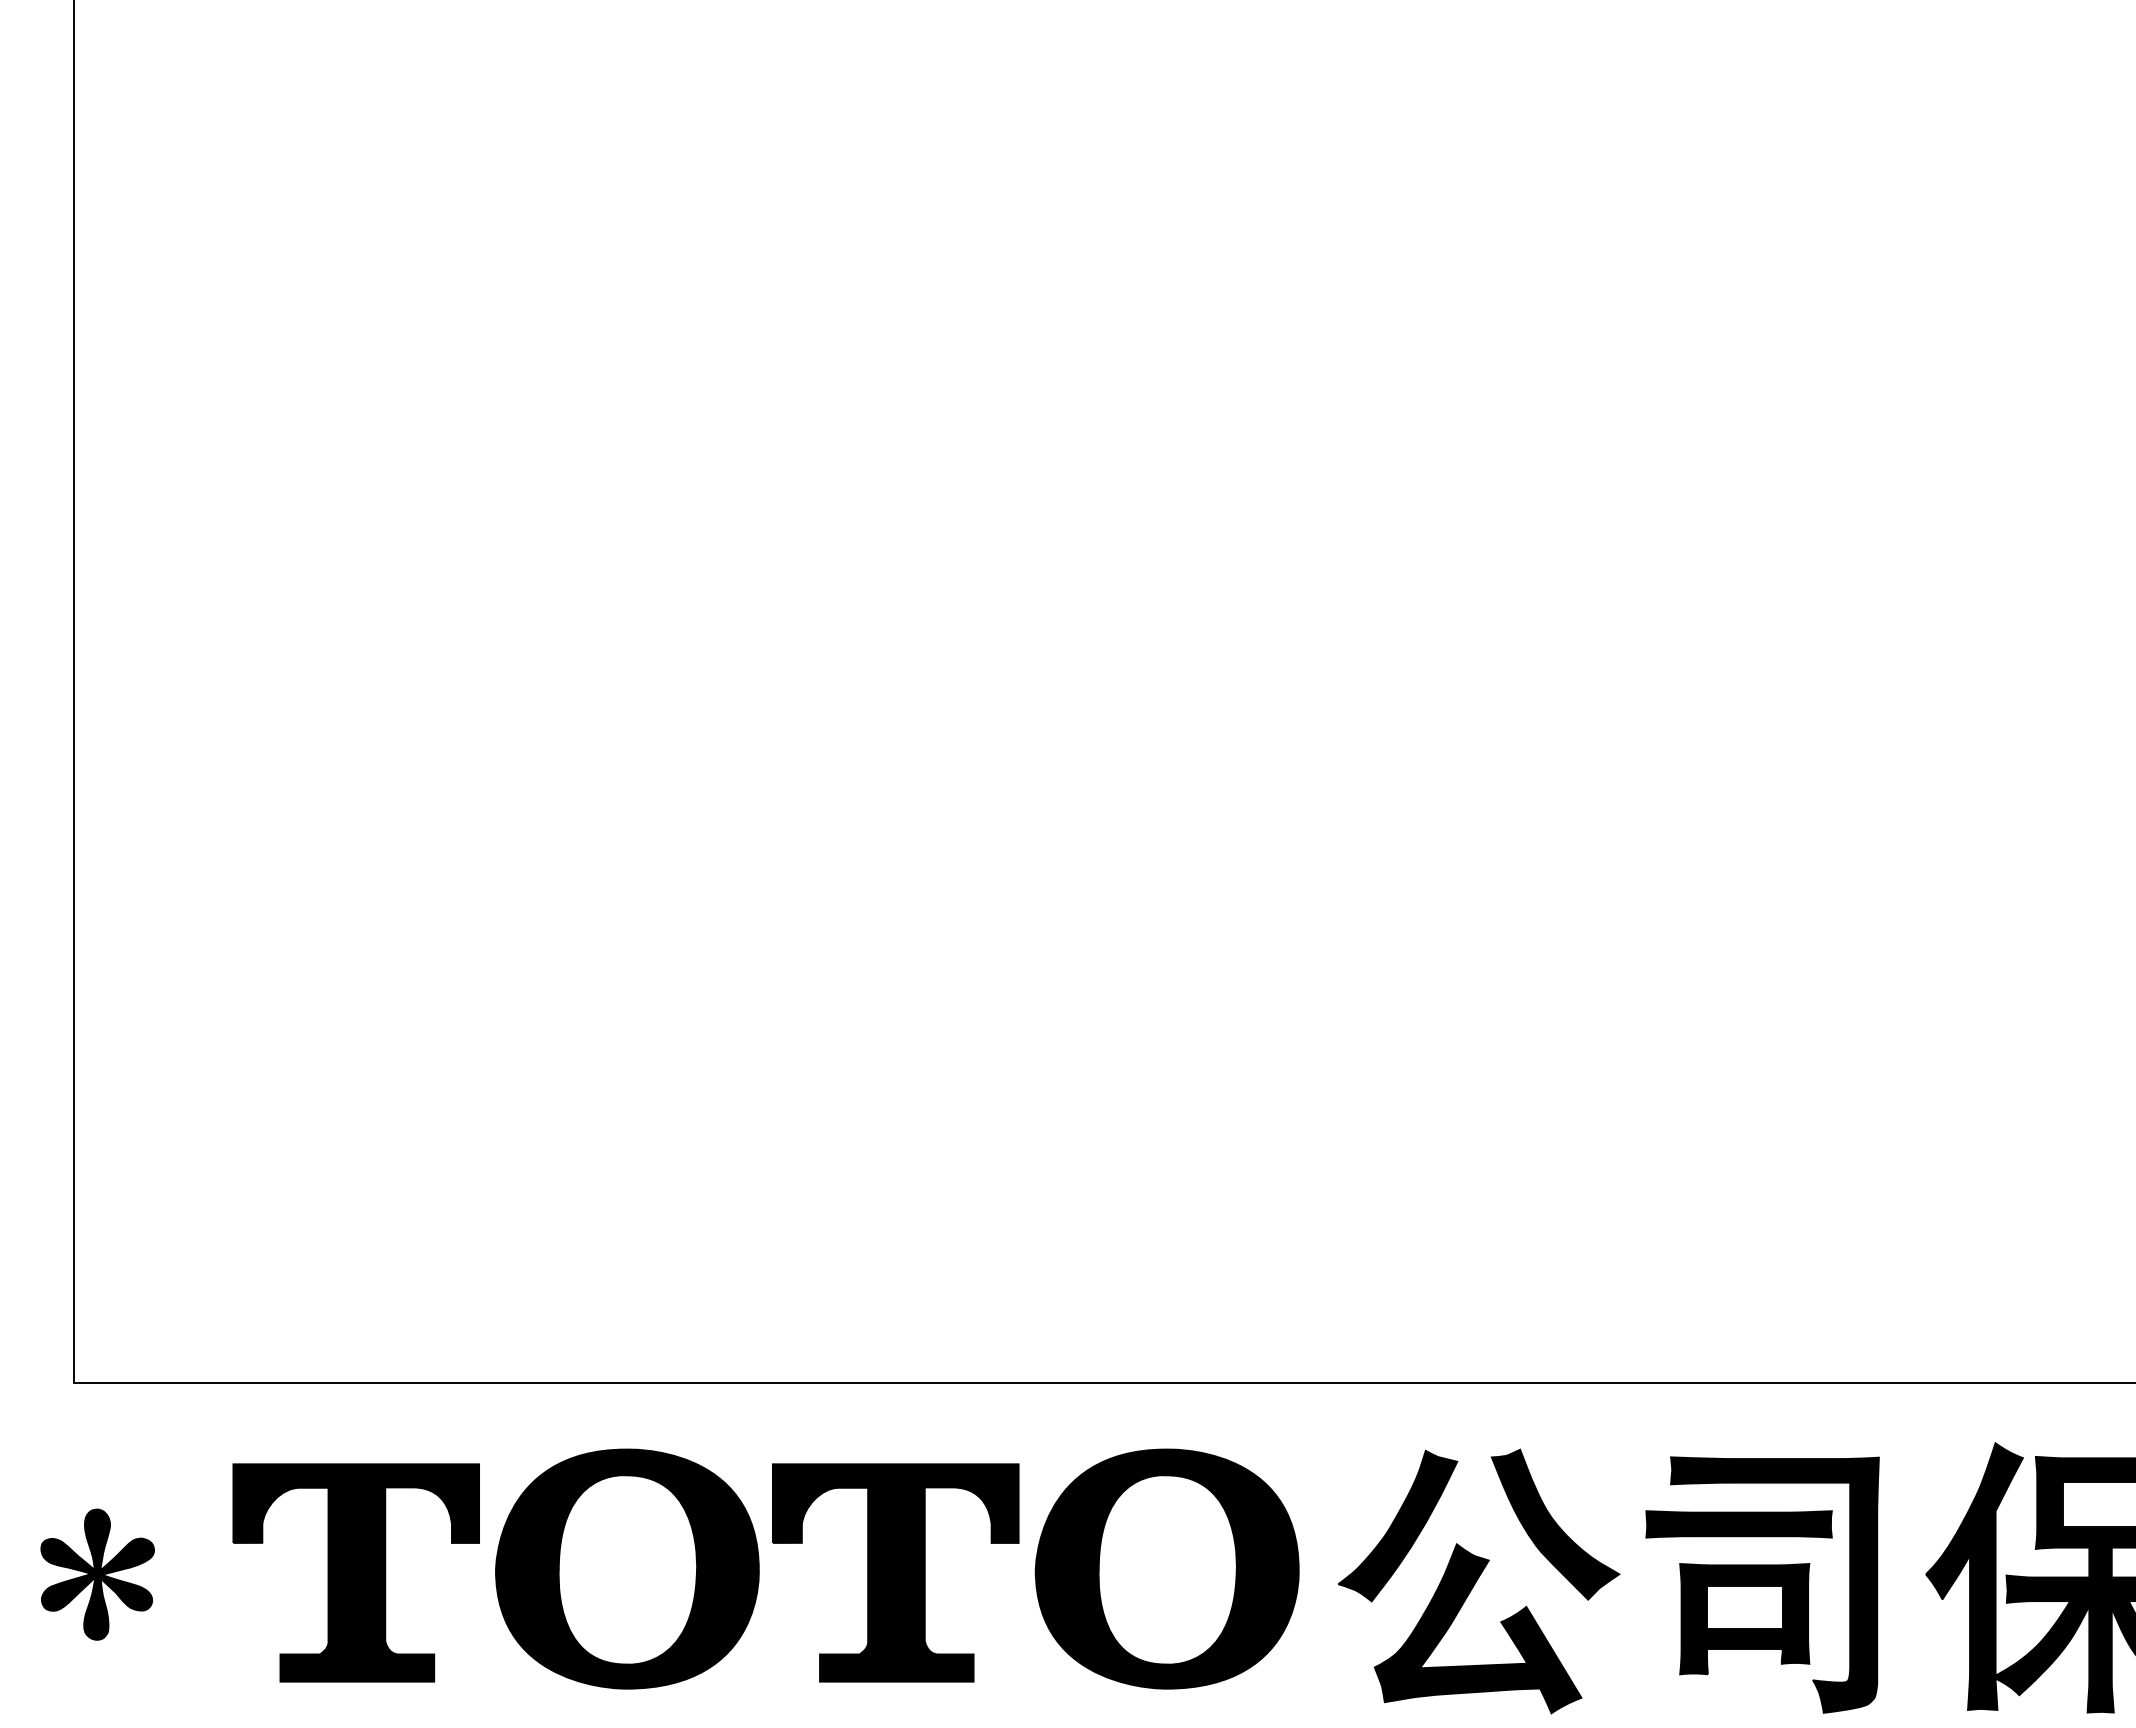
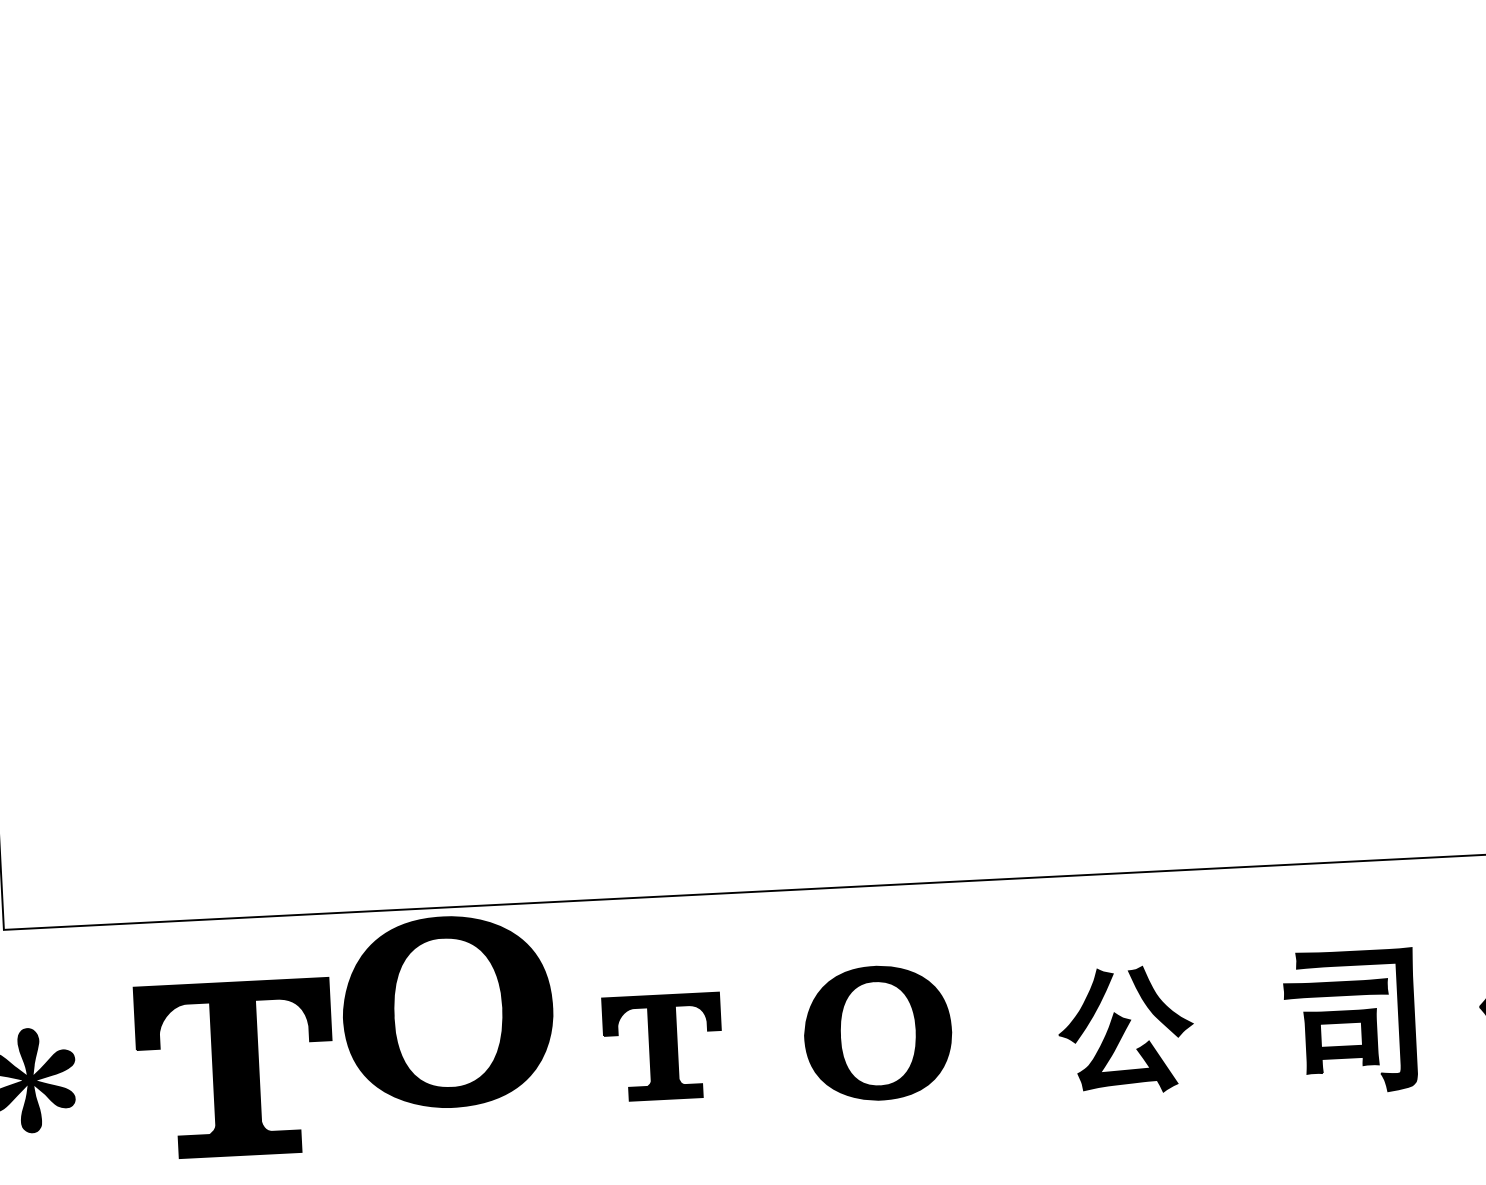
part: (627, 1568) -> (448, 1011), moved
part: (1166, 1568) -> (877, 1032), size x0.7
part: (895, 1572) -> (662, 1046), size x0.6
part: (1479, 1581) -> (1126, 1030), size x0.6
part: (1762, 1584) -> (1350, 1021), size x0.7

